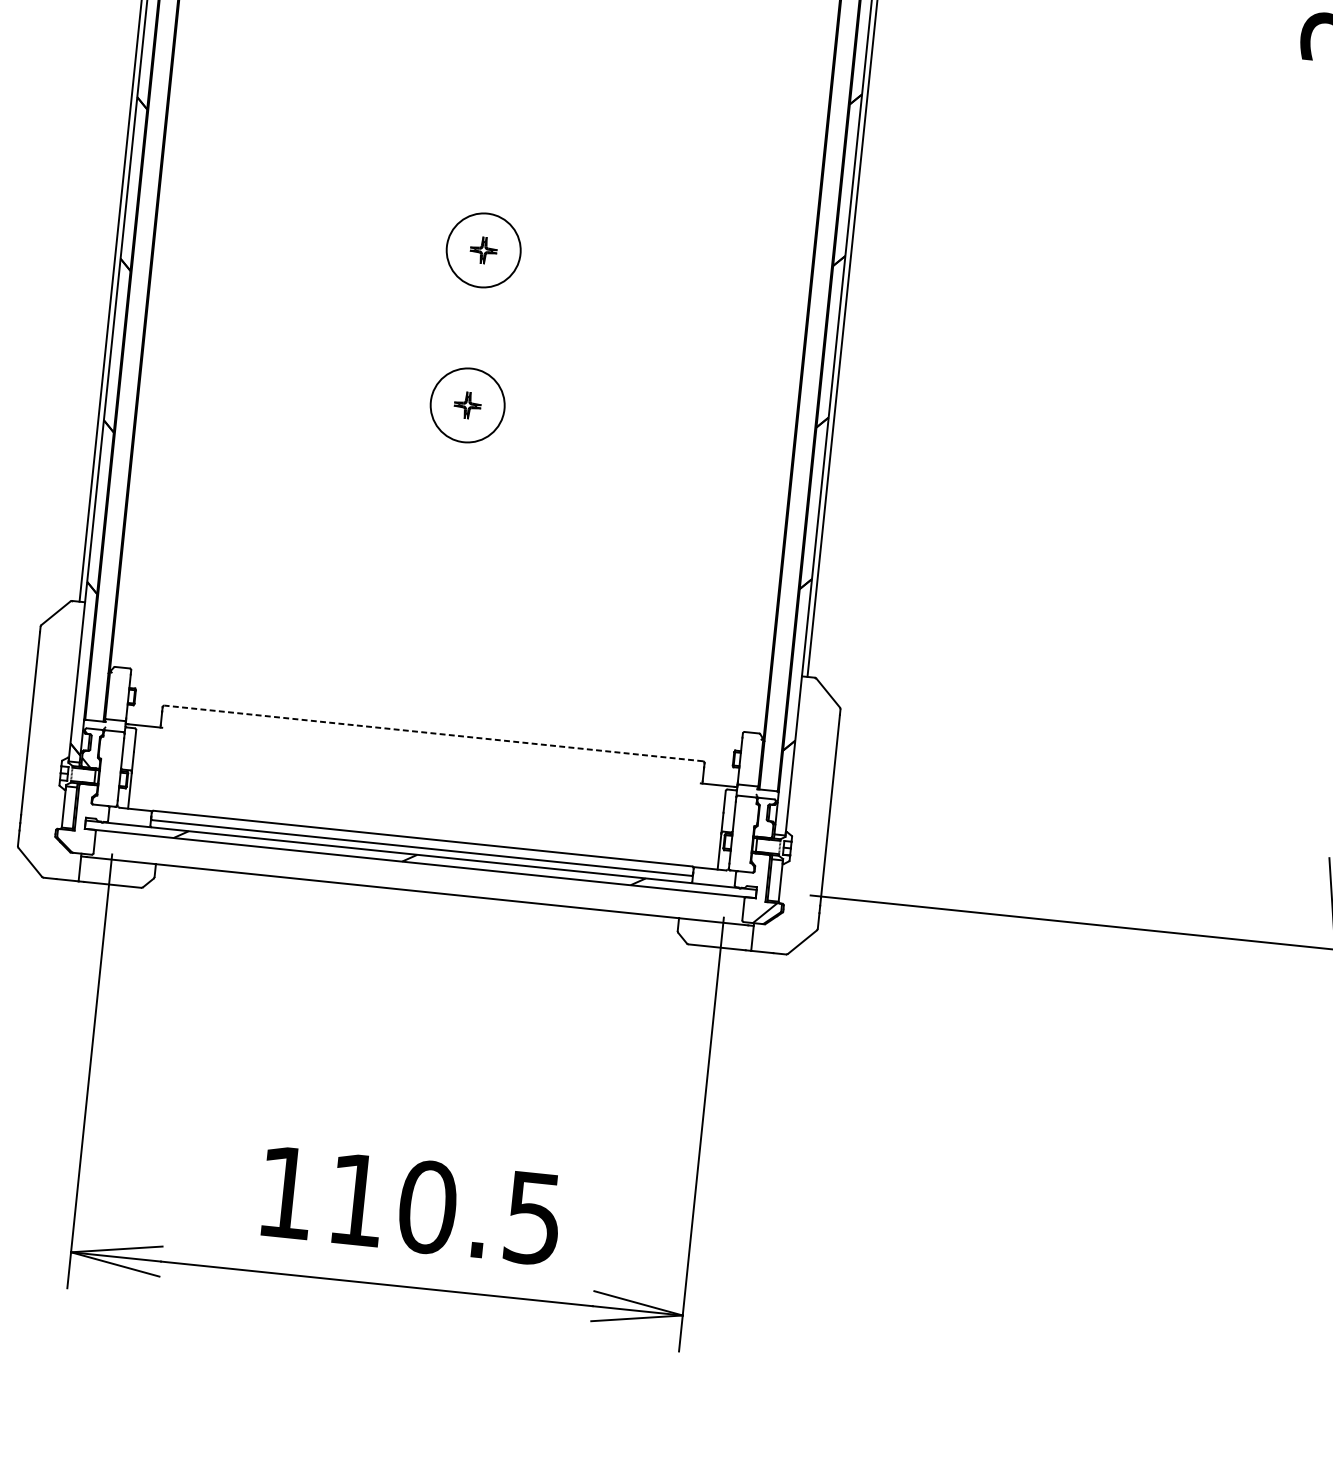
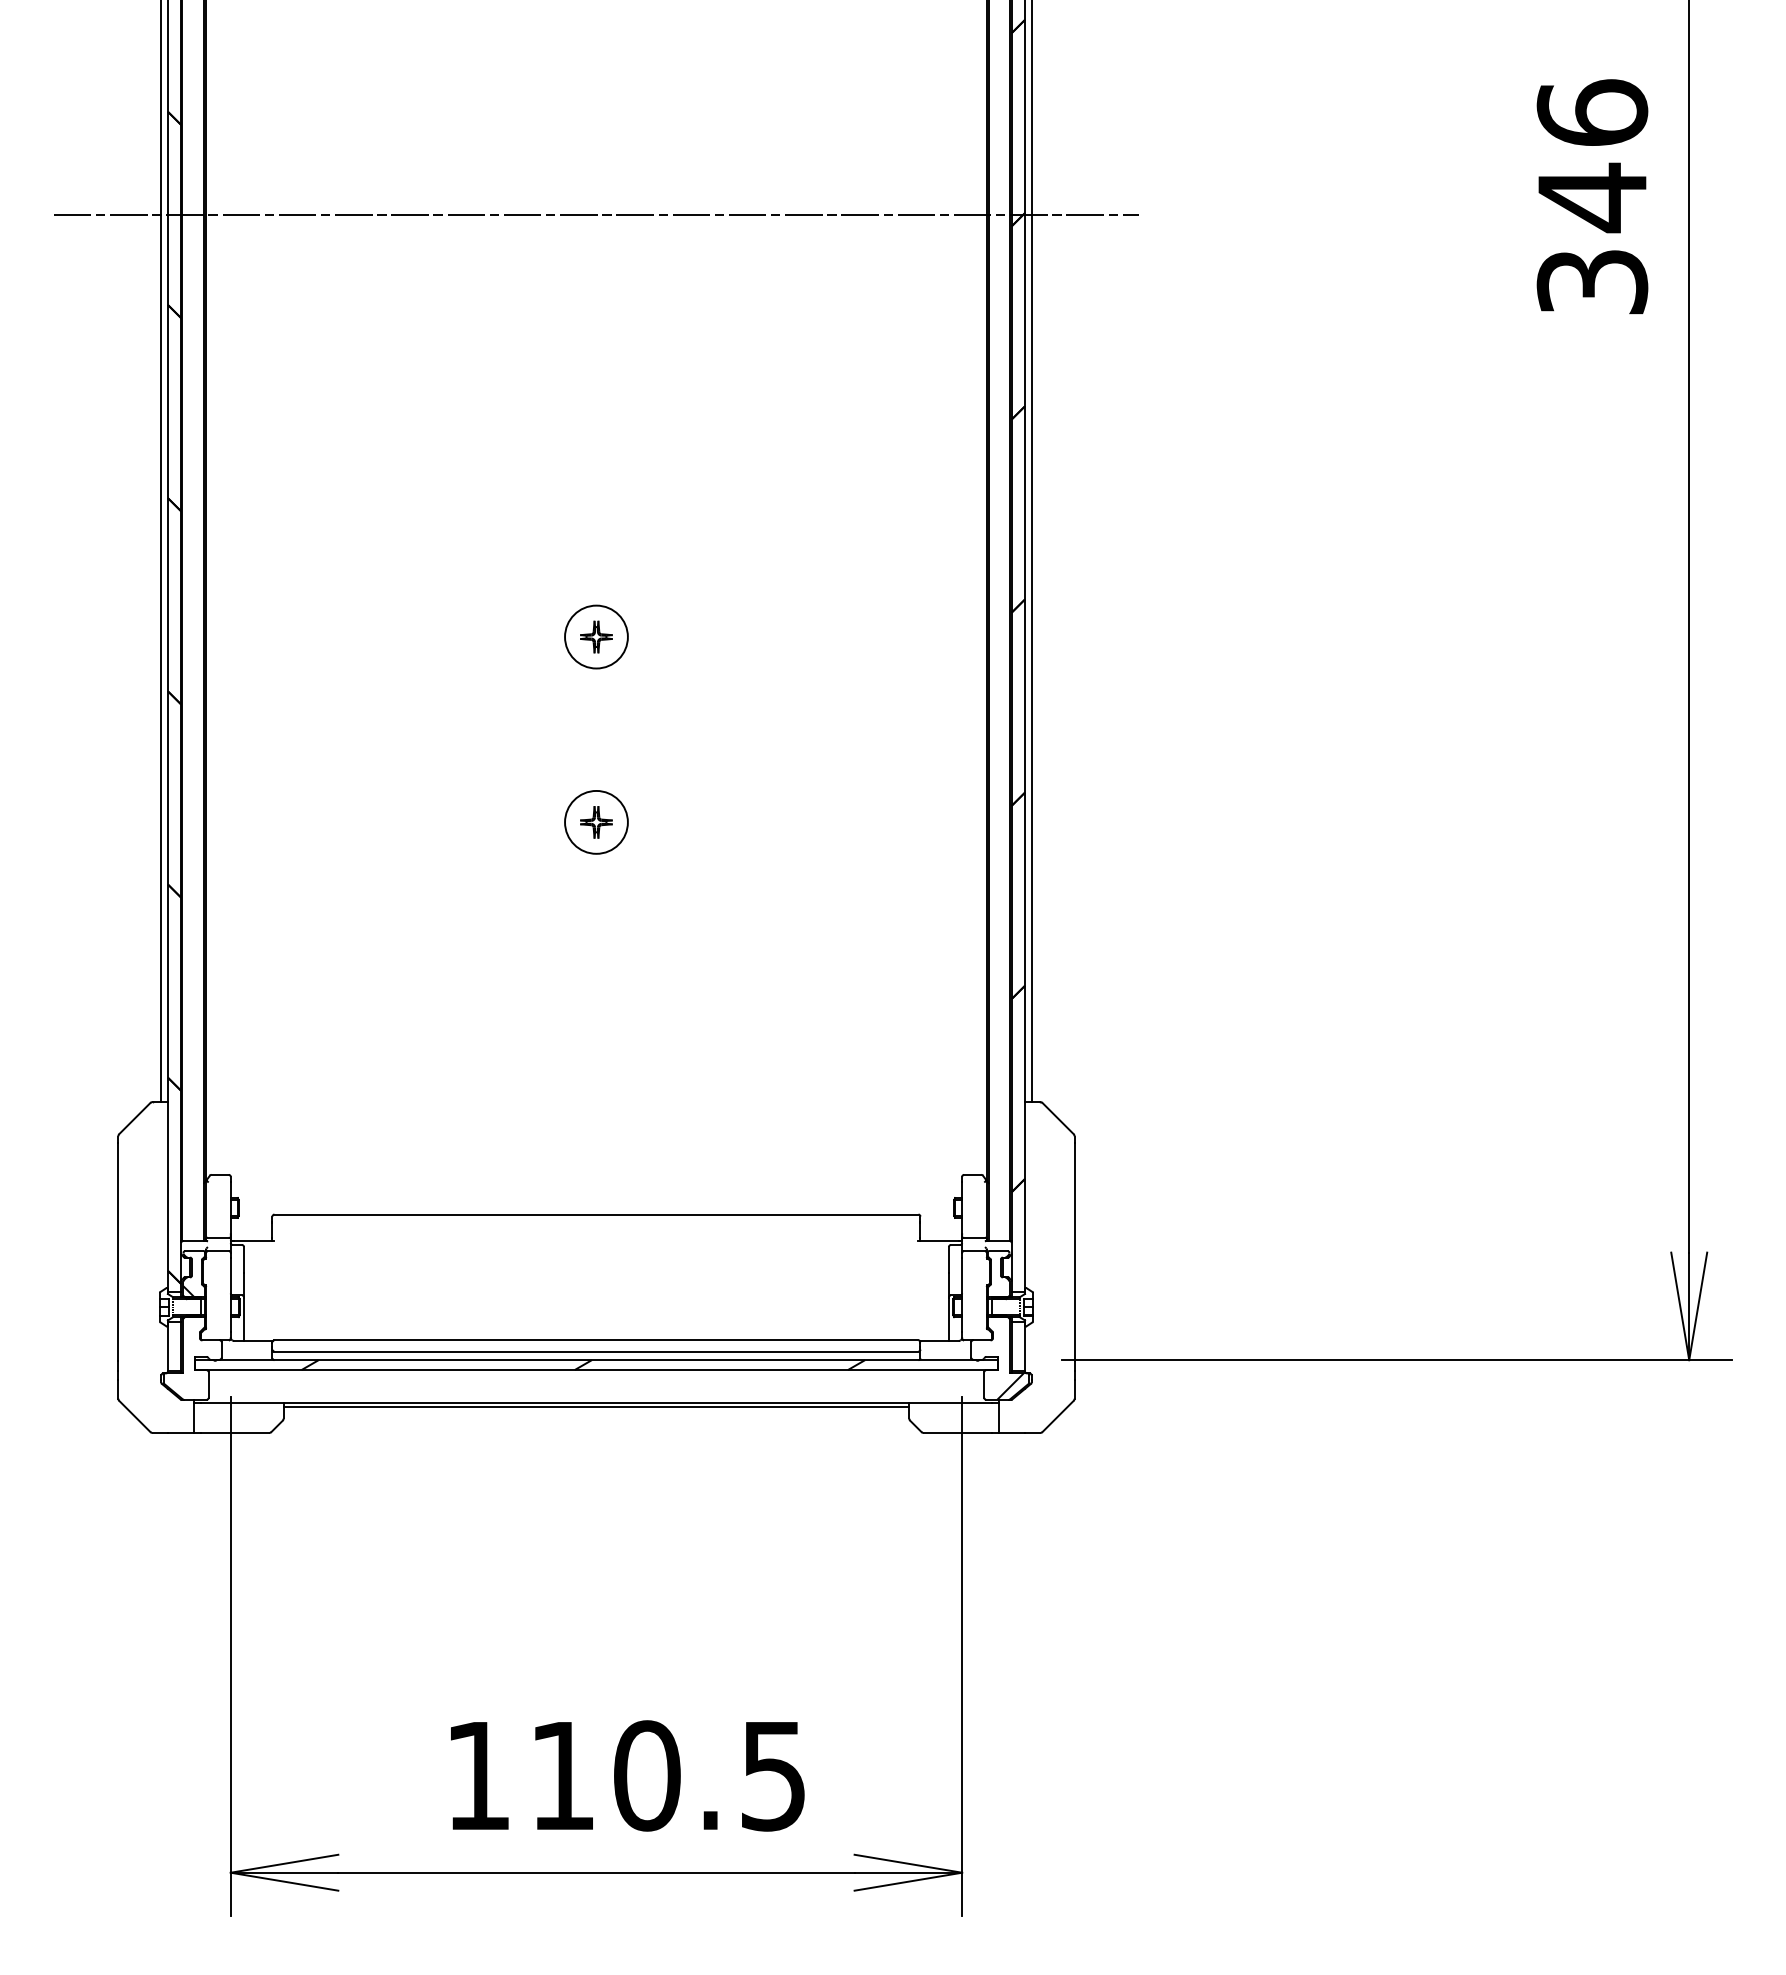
circle: (483, 249) -> (596, 636), size x0.71
circle: (467, 404) -> (596, 821), size x0.71
line: (432, 733) -> (595, 1214), dashed -> solid
line: (417, 893) -> (596, 1406), added

